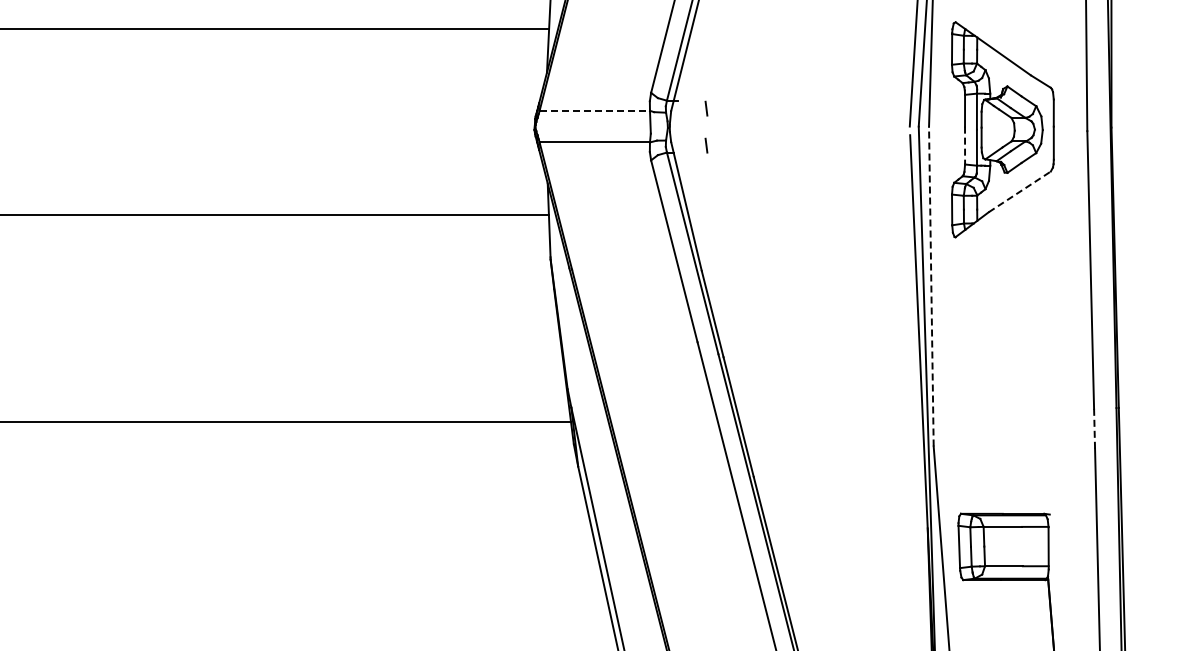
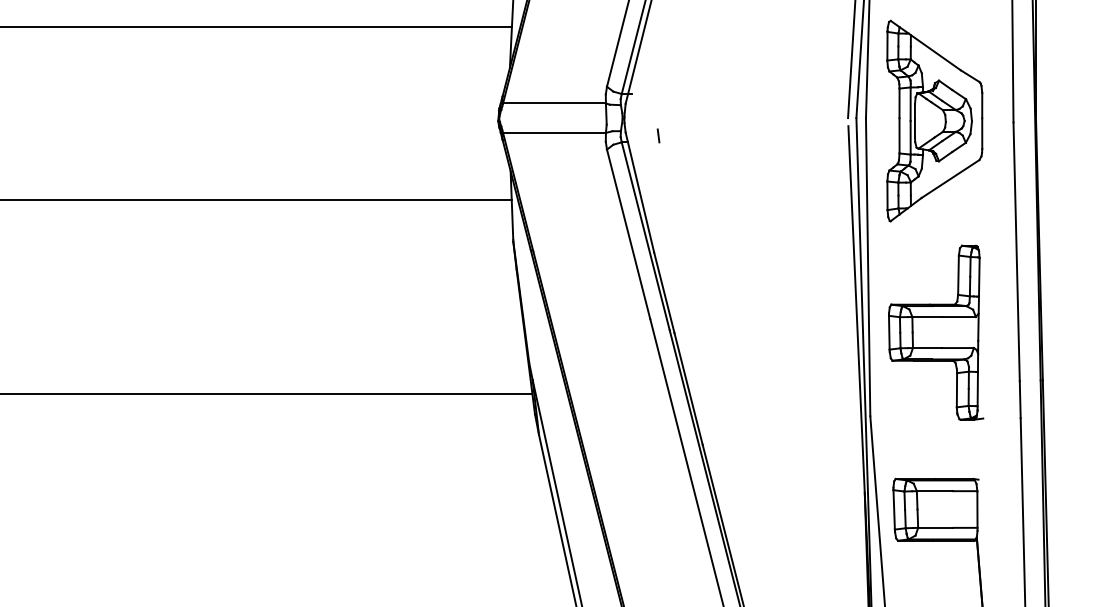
line: (706, 108) -> (658, 101), removed
line: (595, 110) -> (555, 103), dashed -> solid
line: (965, 145) -> (899, 135), dashed -> solid
line: (1020, 191) -> (951, 178), dashed -> solid
line: (931, 286) -> (868, 267), dashed -> solid
part: (1003, 356) -> (935, 332), added
line: (1094, 428) -> (1020, 399), dashed -> solid

